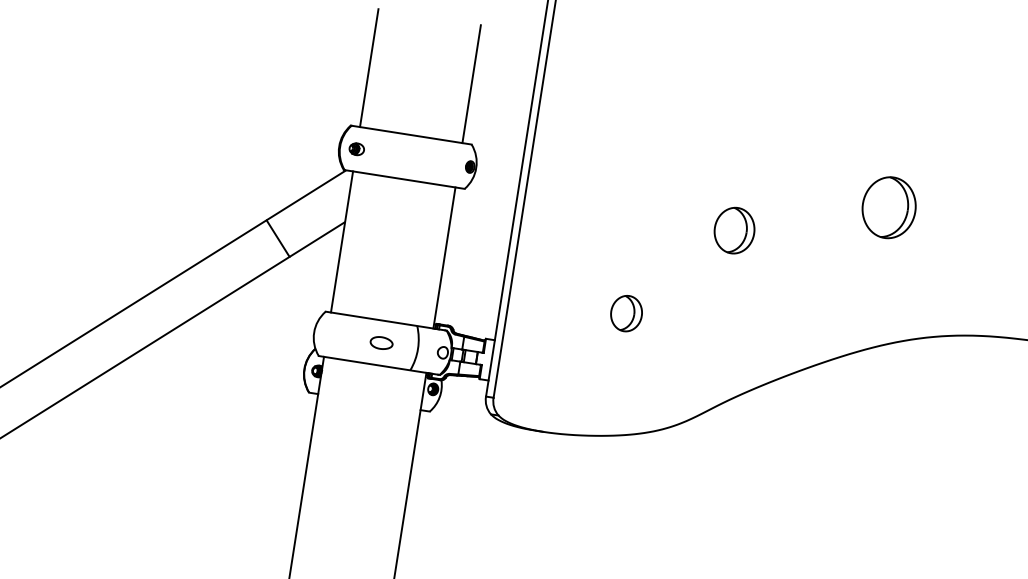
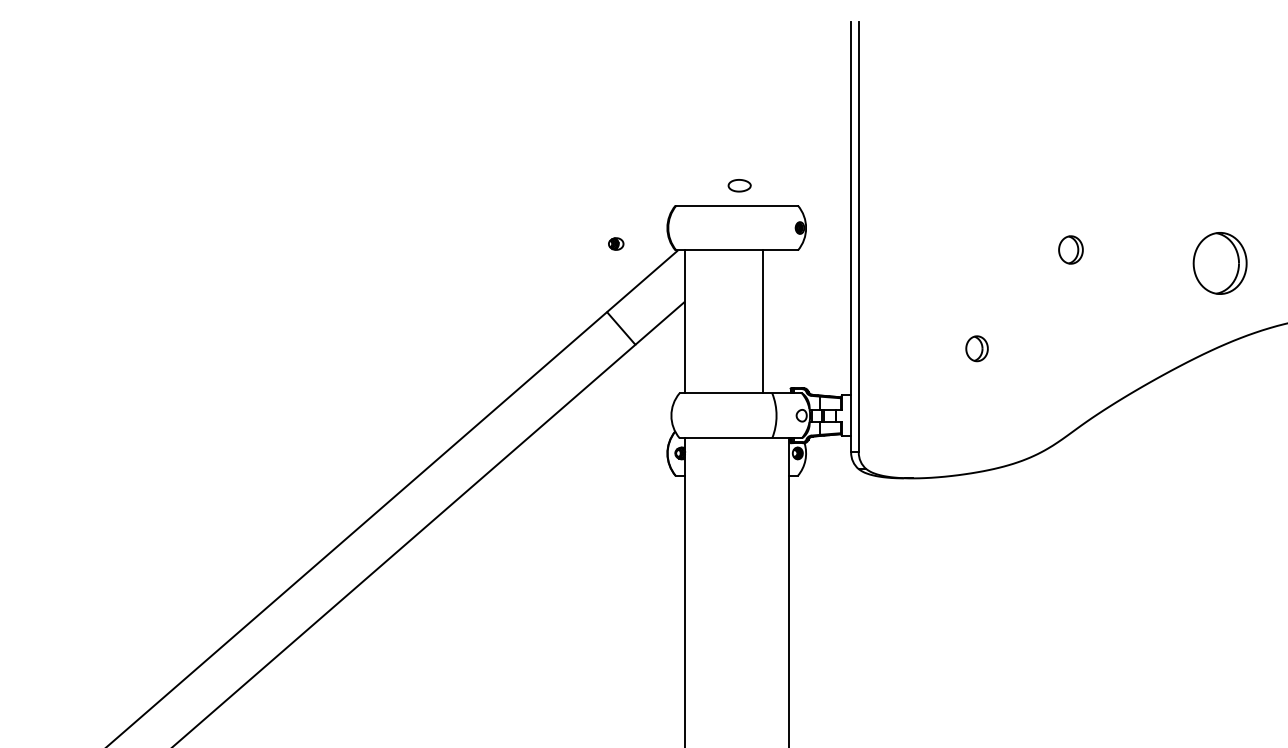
line: (368, 67) -> (684, 145), removed
line: (471, 83) -> (788, 145), removed
part: (357, 148) -> (616, 243), moved
part: (888, 207) -> (1219, 263), moved
part: (734, 230) -> (1070, 249), size x0.6
line: (444, 257) -> (762, 321), moved
part: (625, 313) -> (976, 348), size x0.7
part: (381, 342) -> (739, 185), moved

